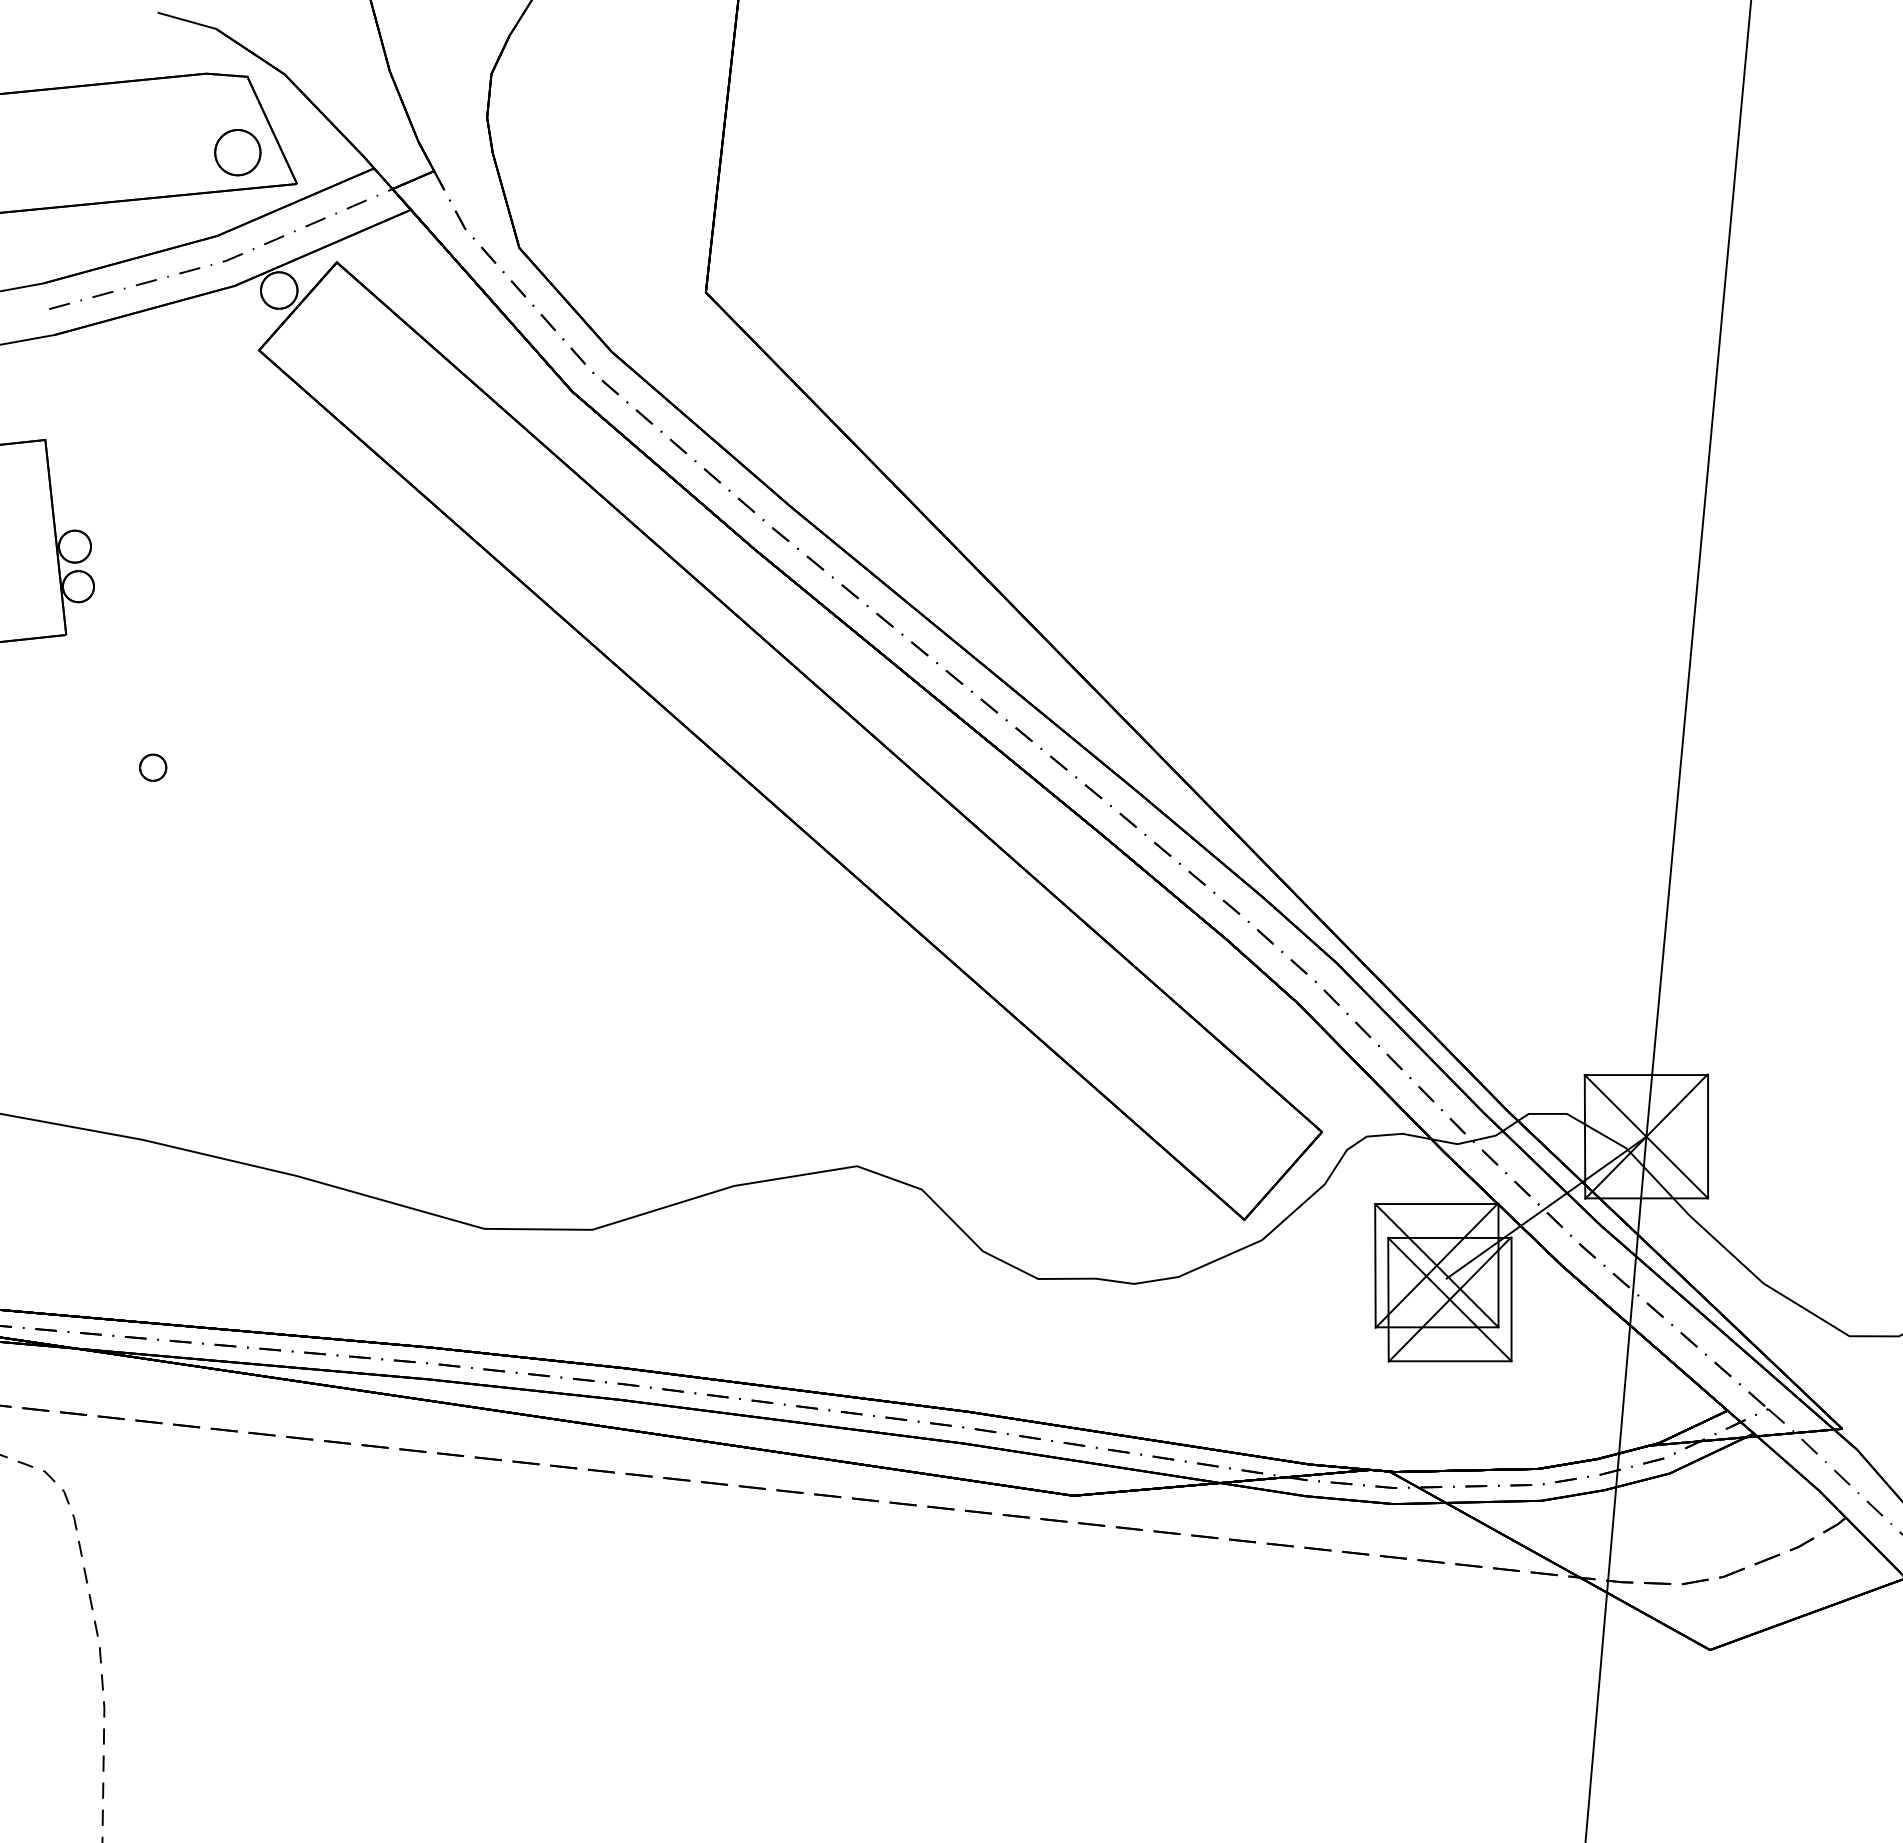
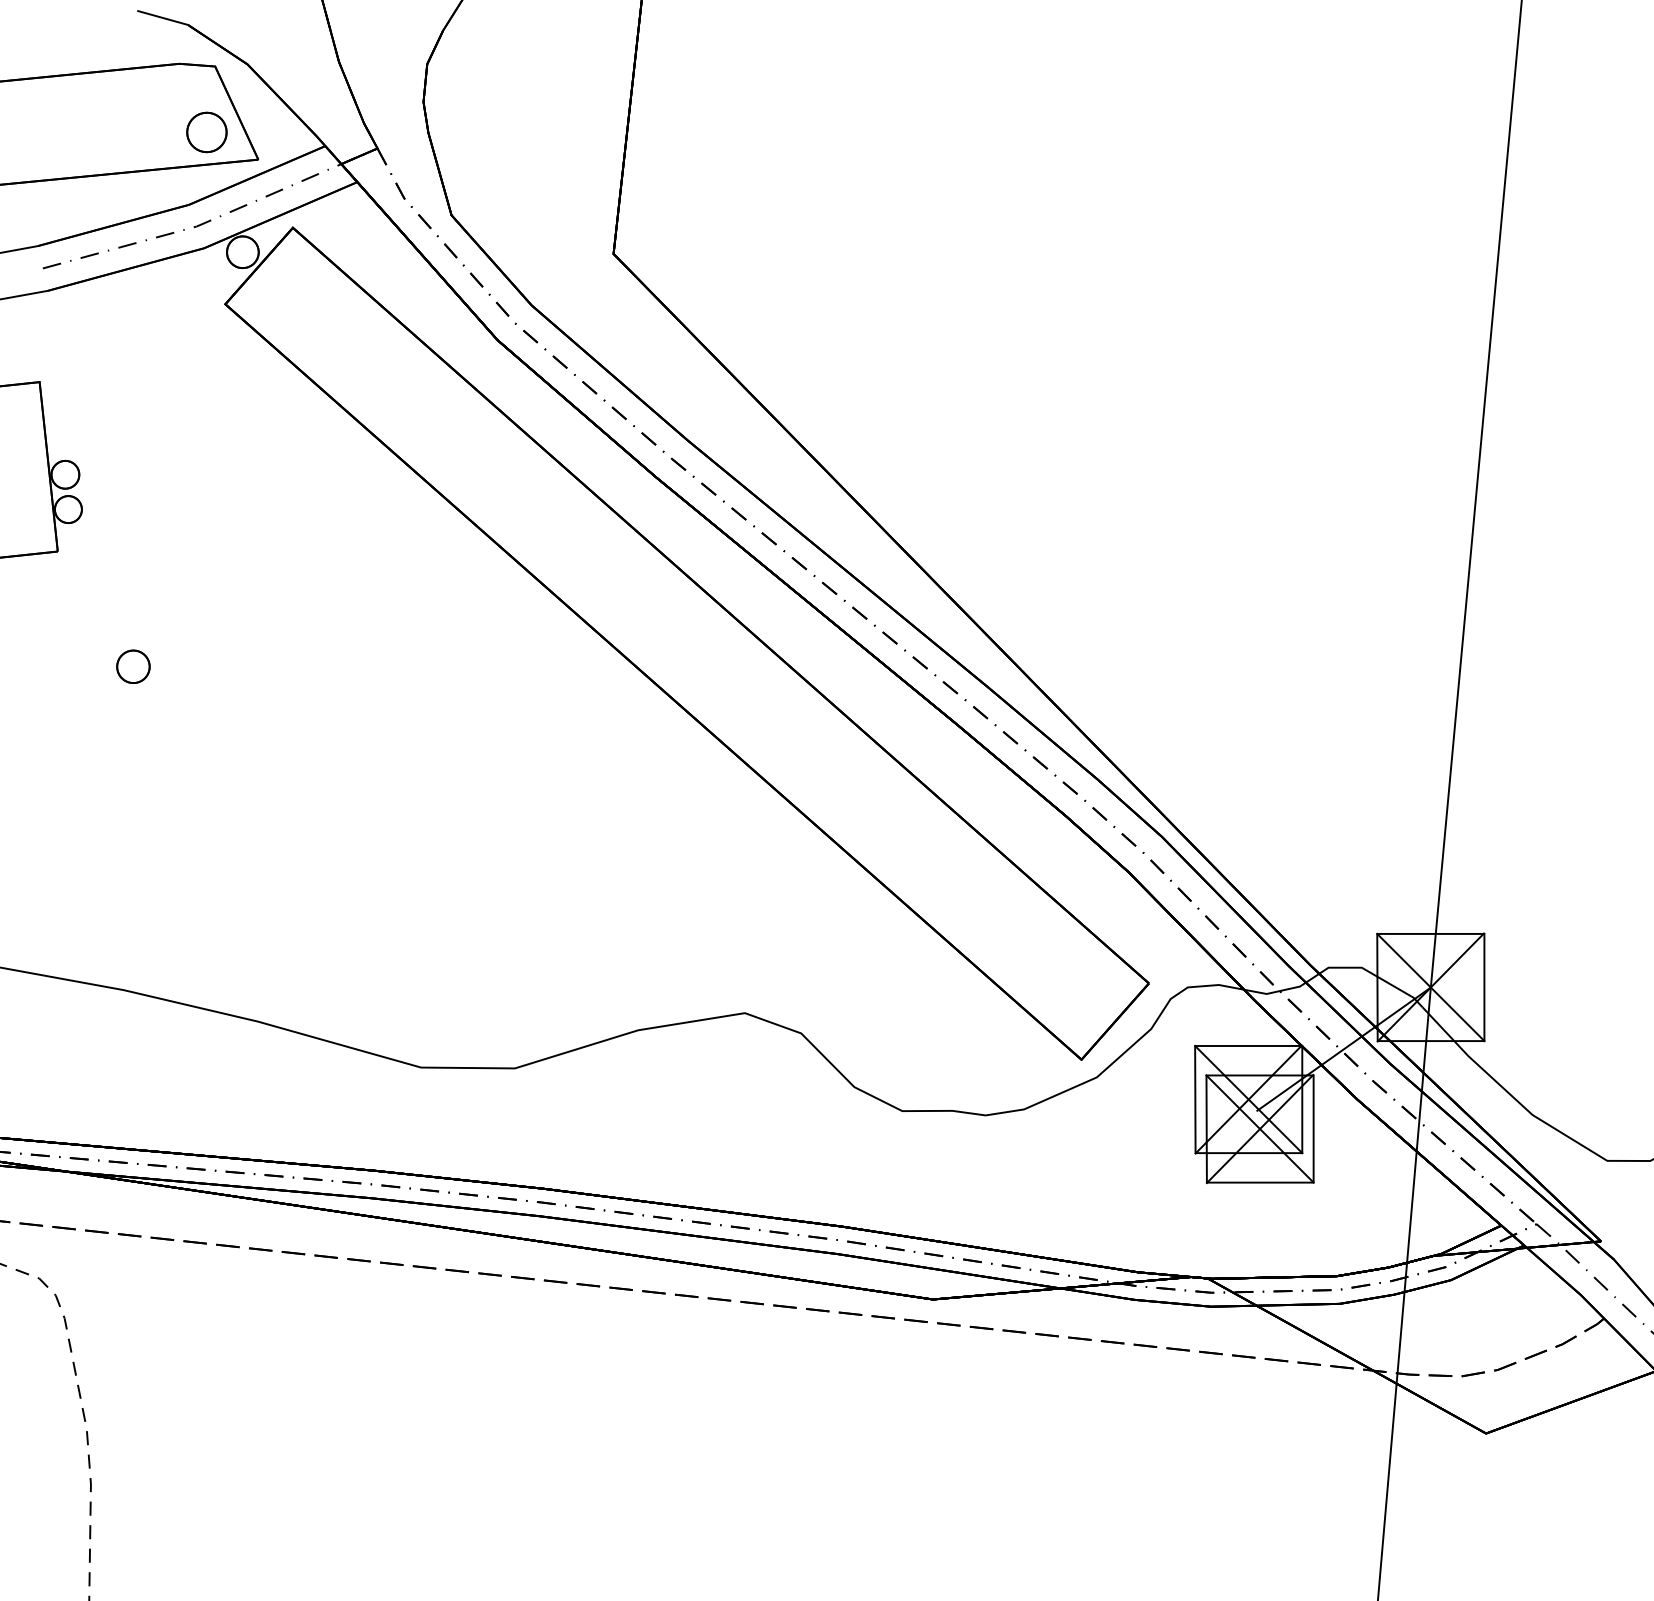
part: (152, 767) -> (132, 666), size x1.43

